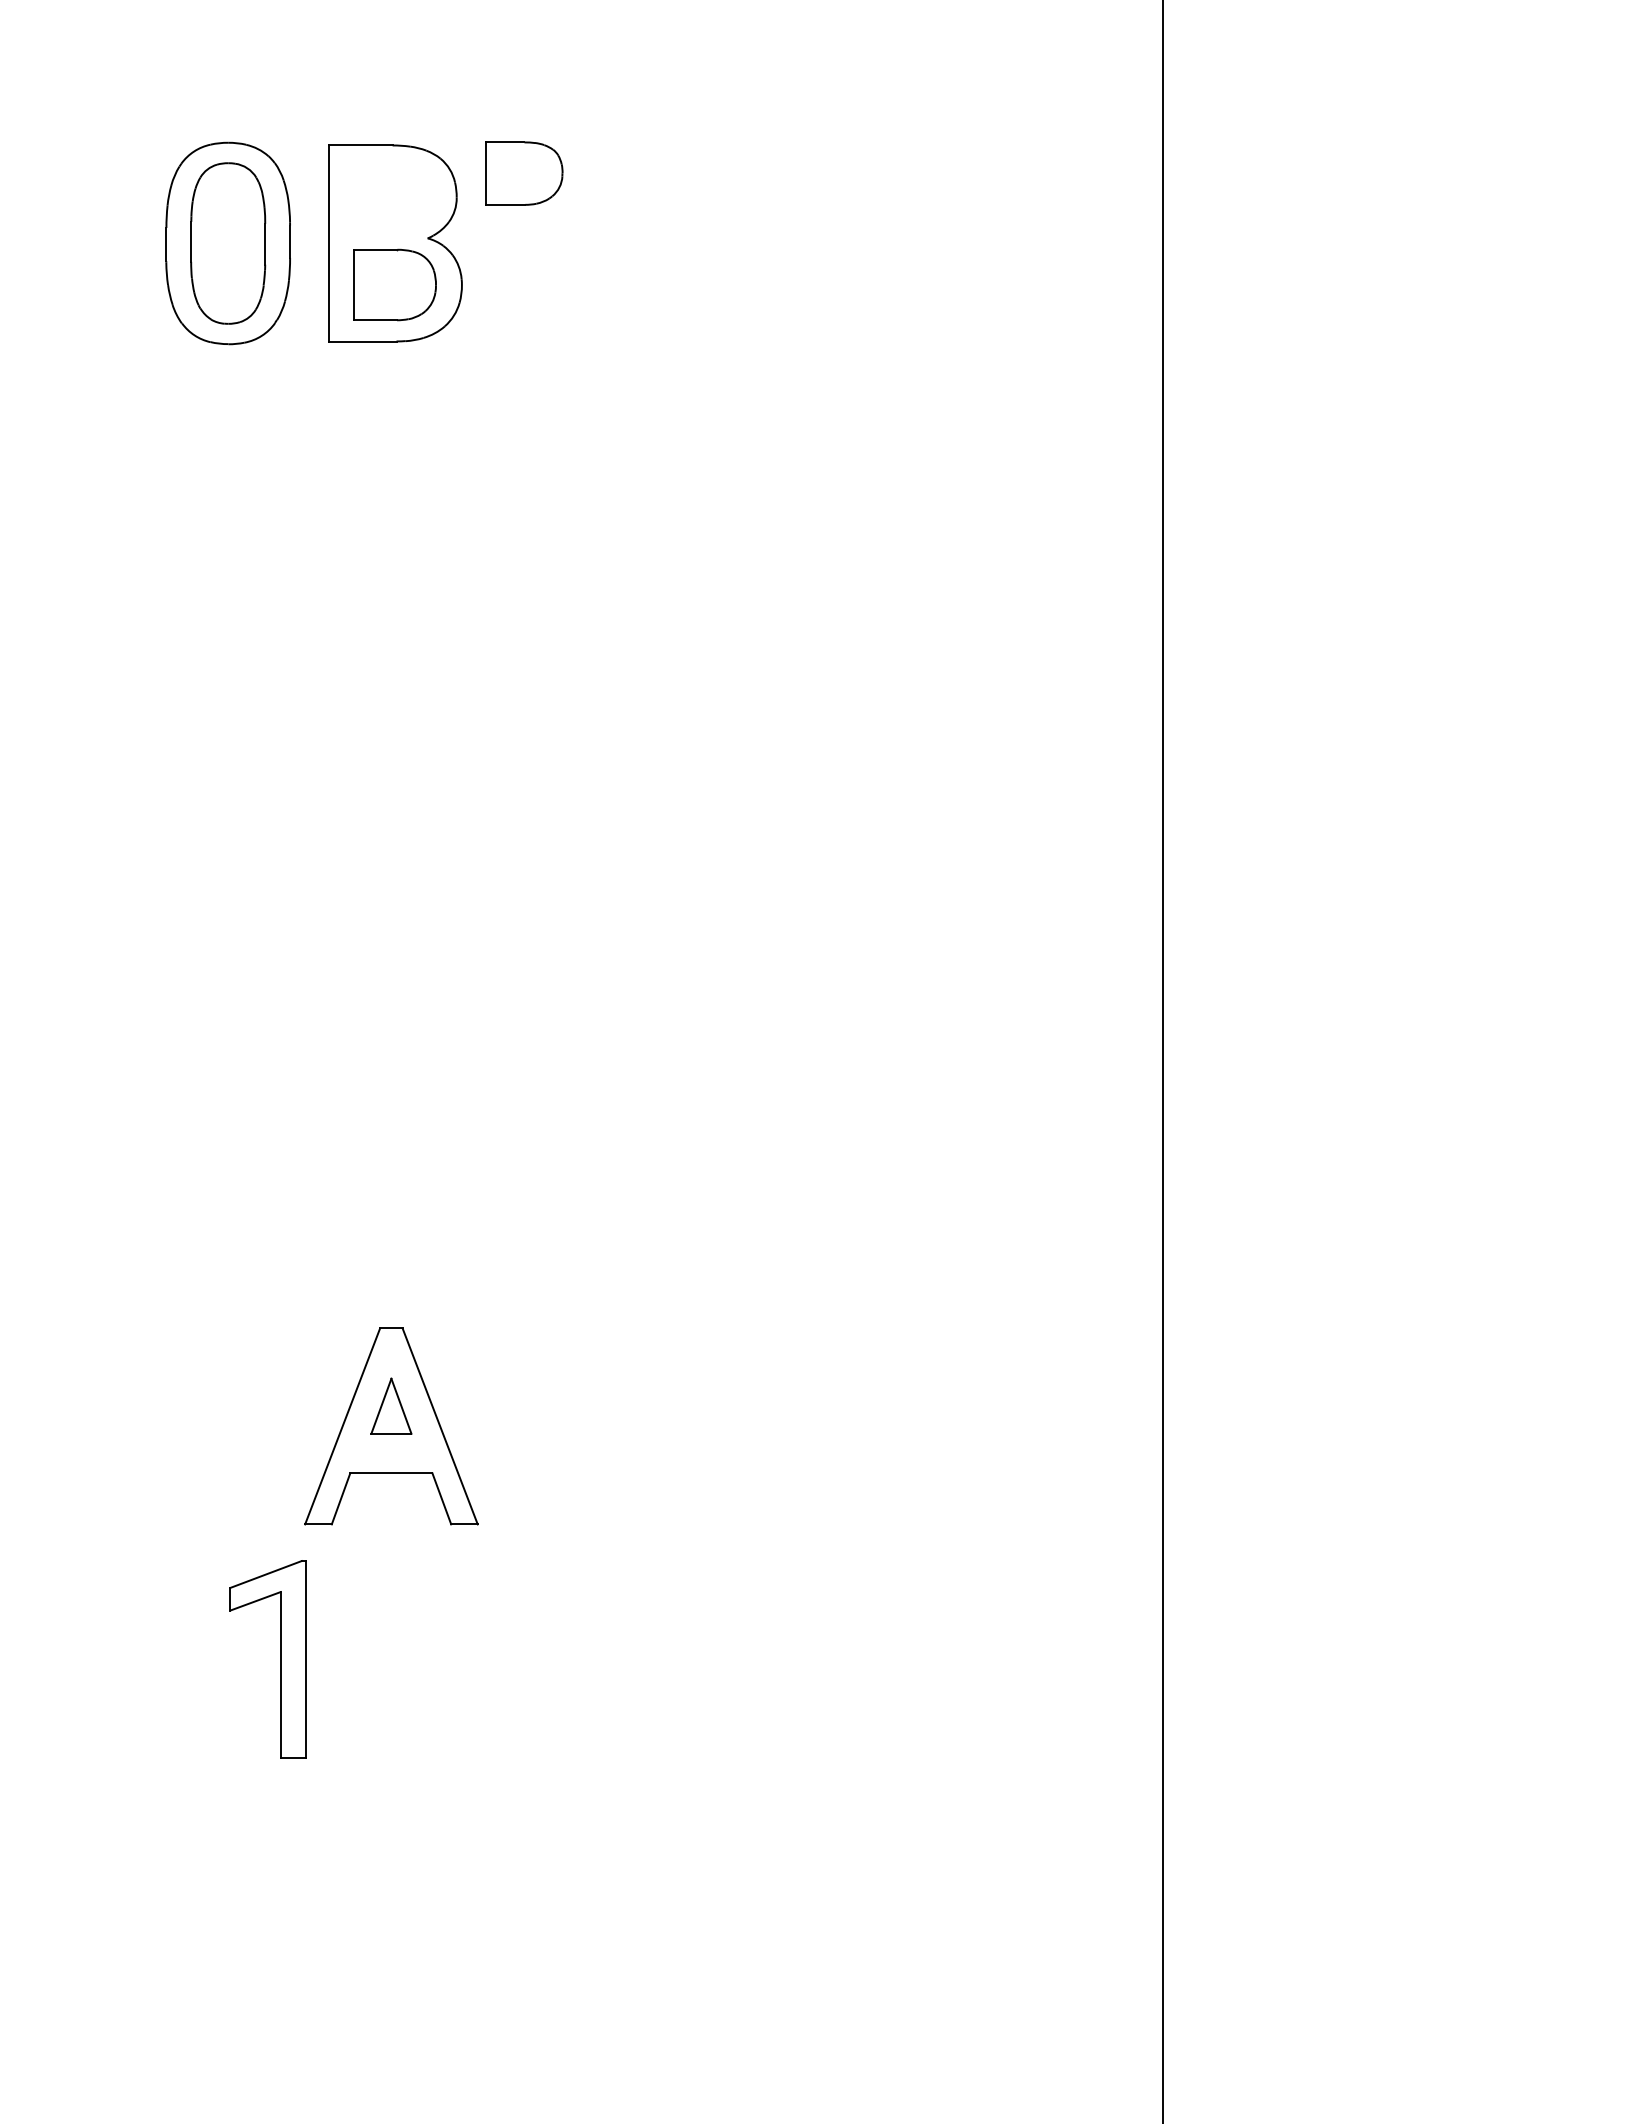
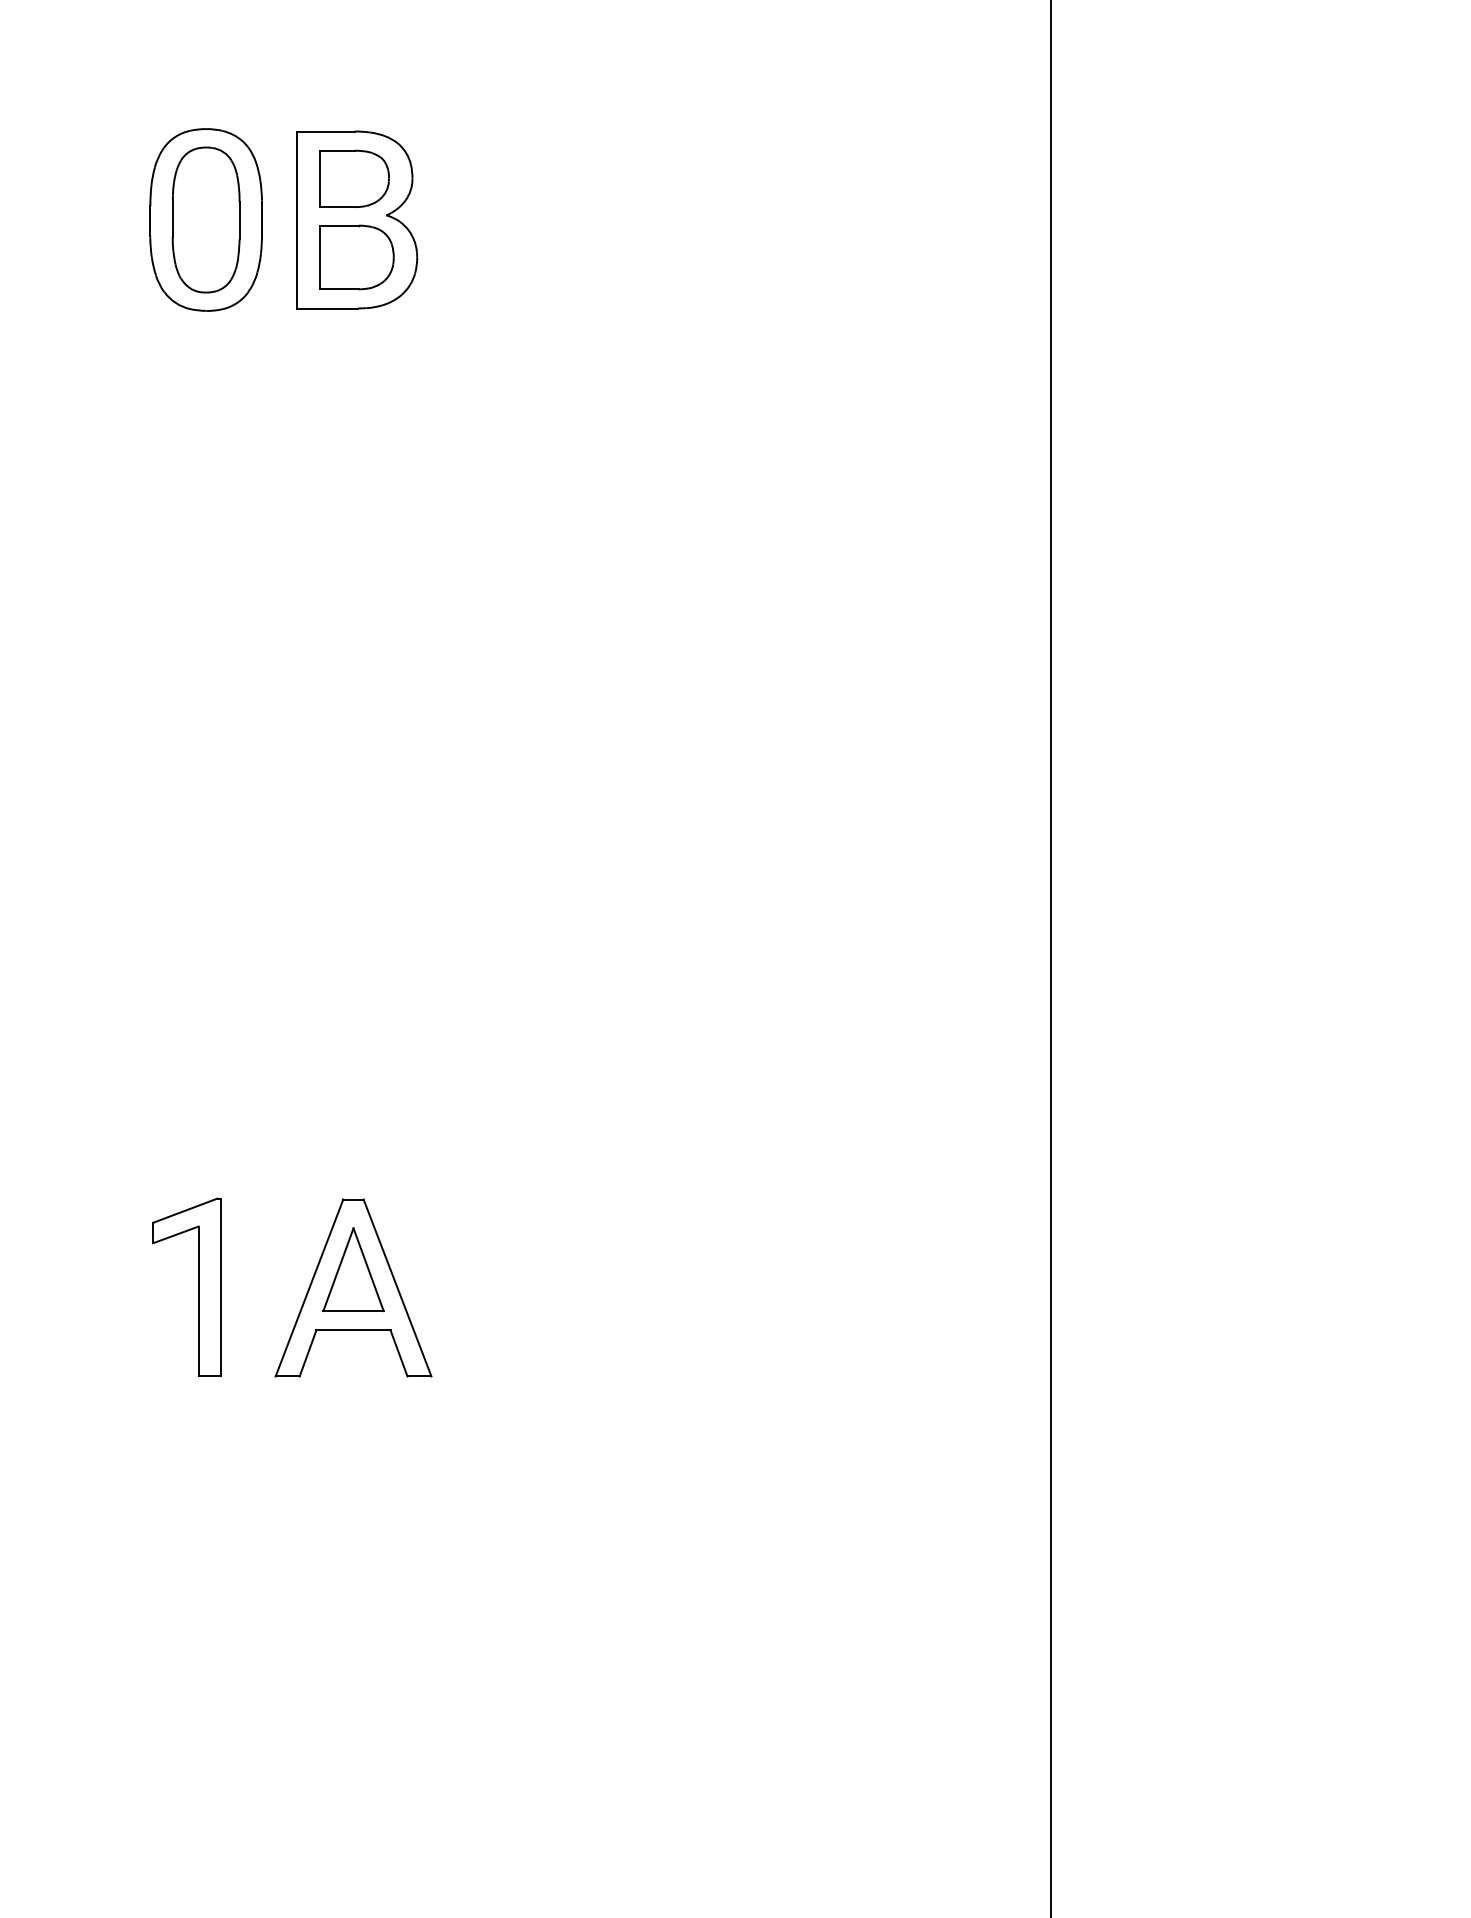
part: (524, 173) -> (354, 178), moved
part: (391, 1405) -> (353, 1269), size x1.67
part: (280, 1658) -> (198, 1286), moved

